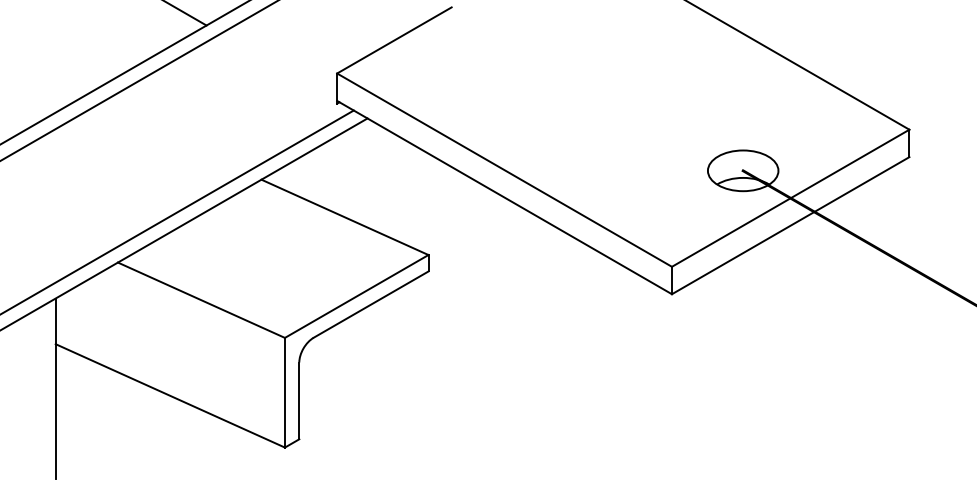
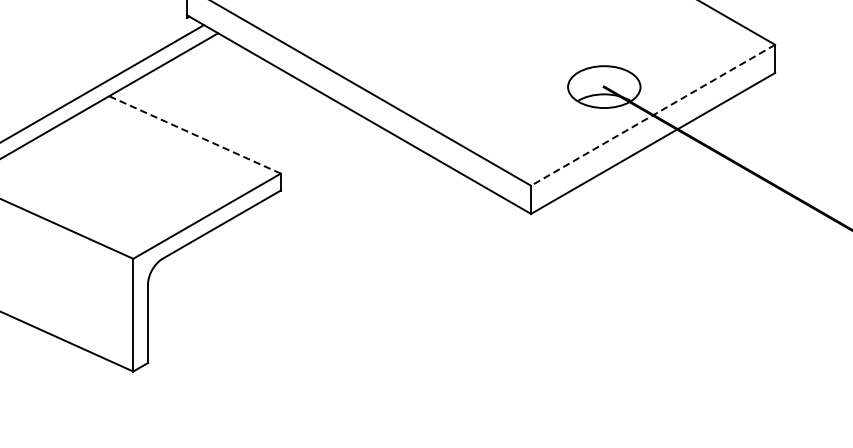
line: (790, 198) -> (652, 115), solid -> dashed
line: (345, 217) -> (195, 135), solid -> dashed

